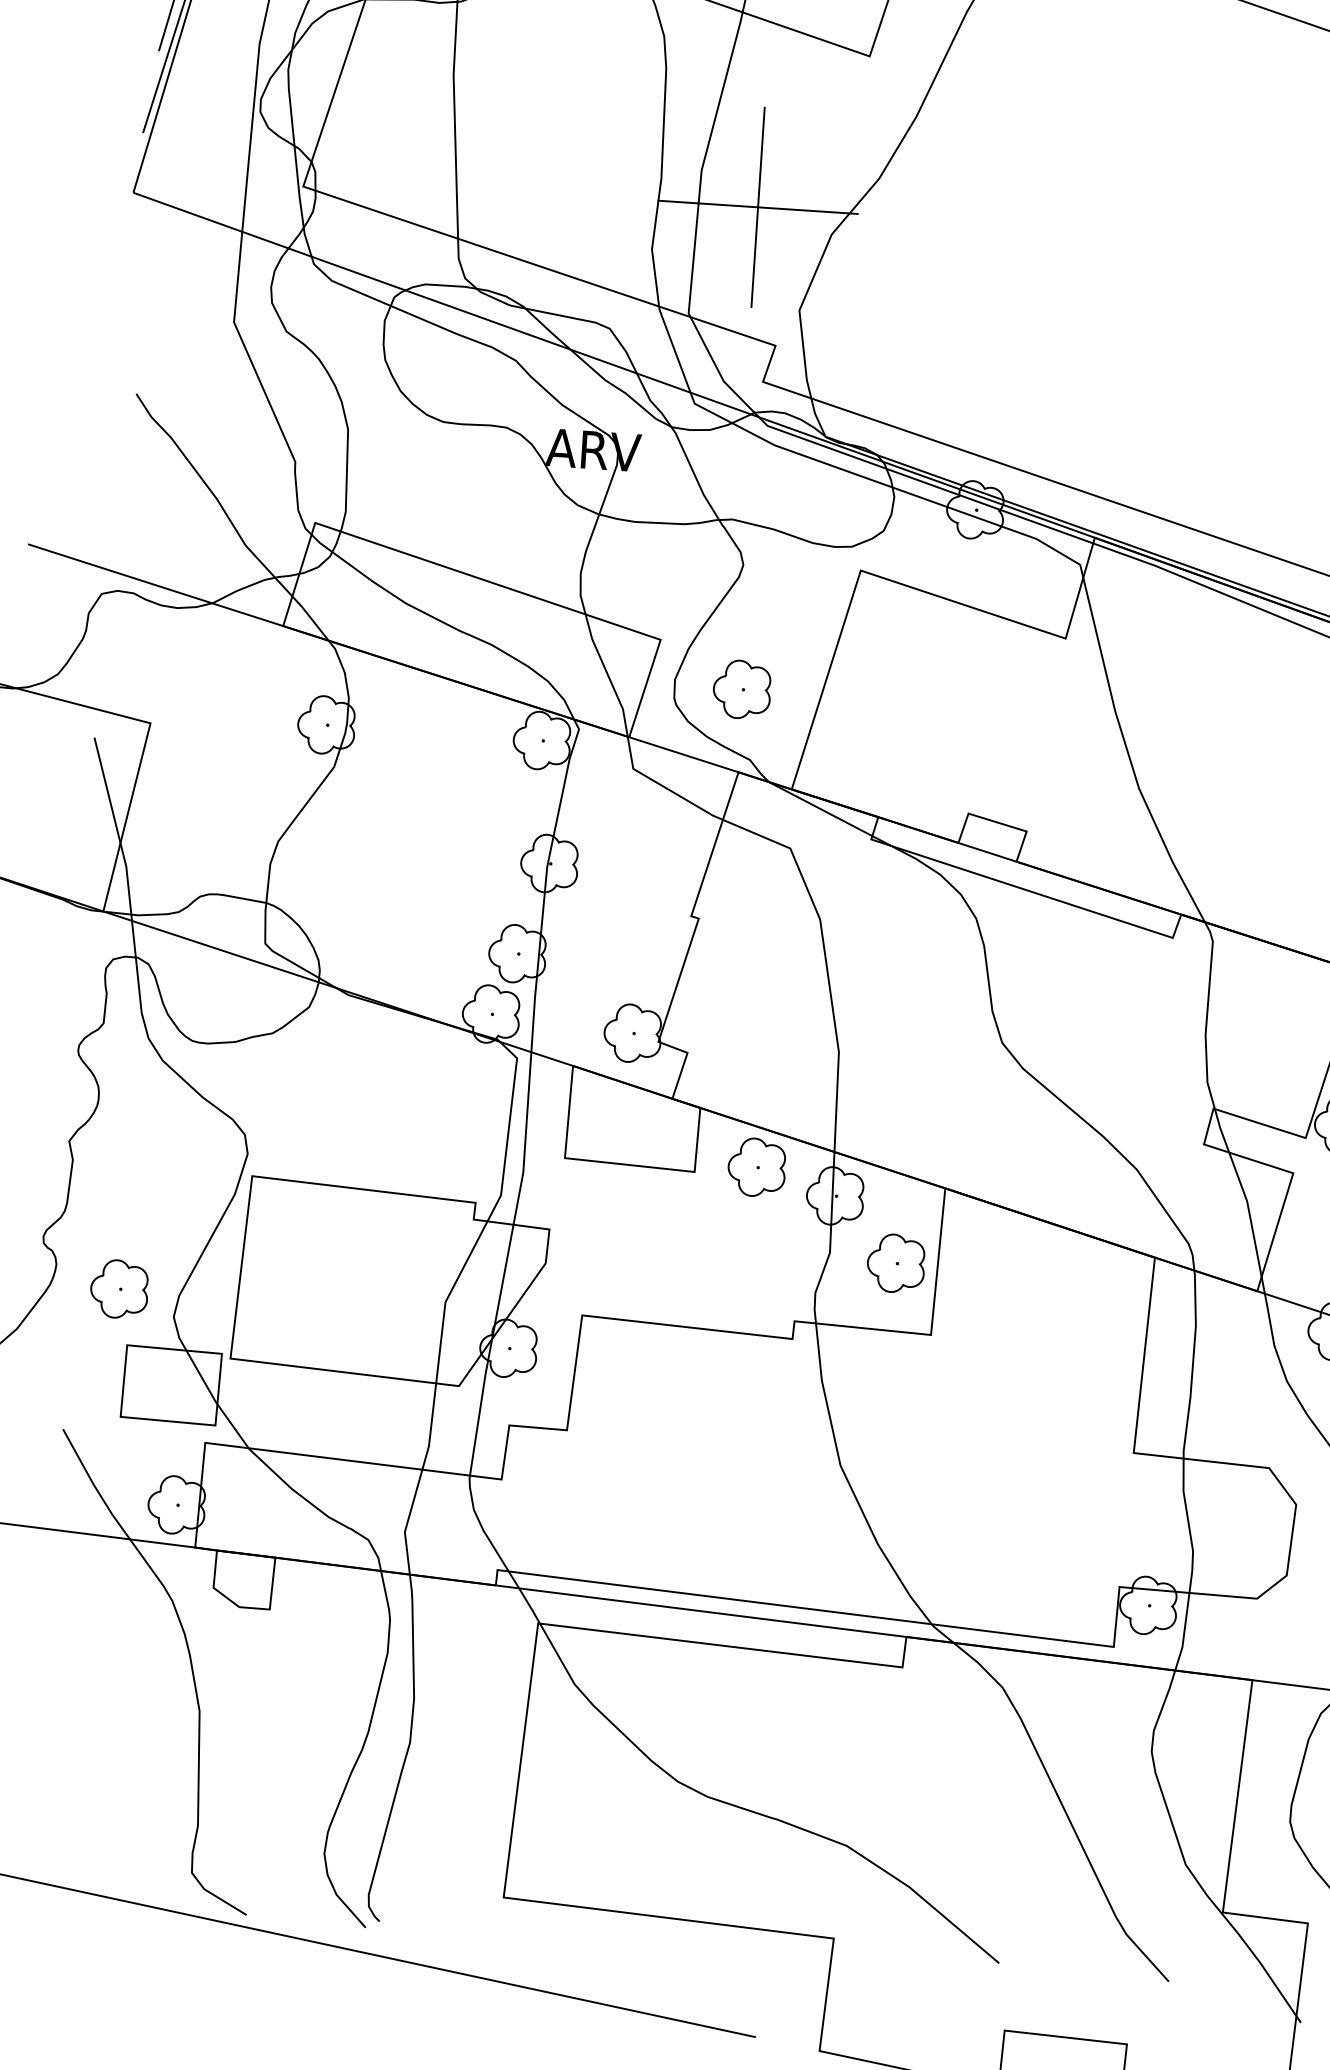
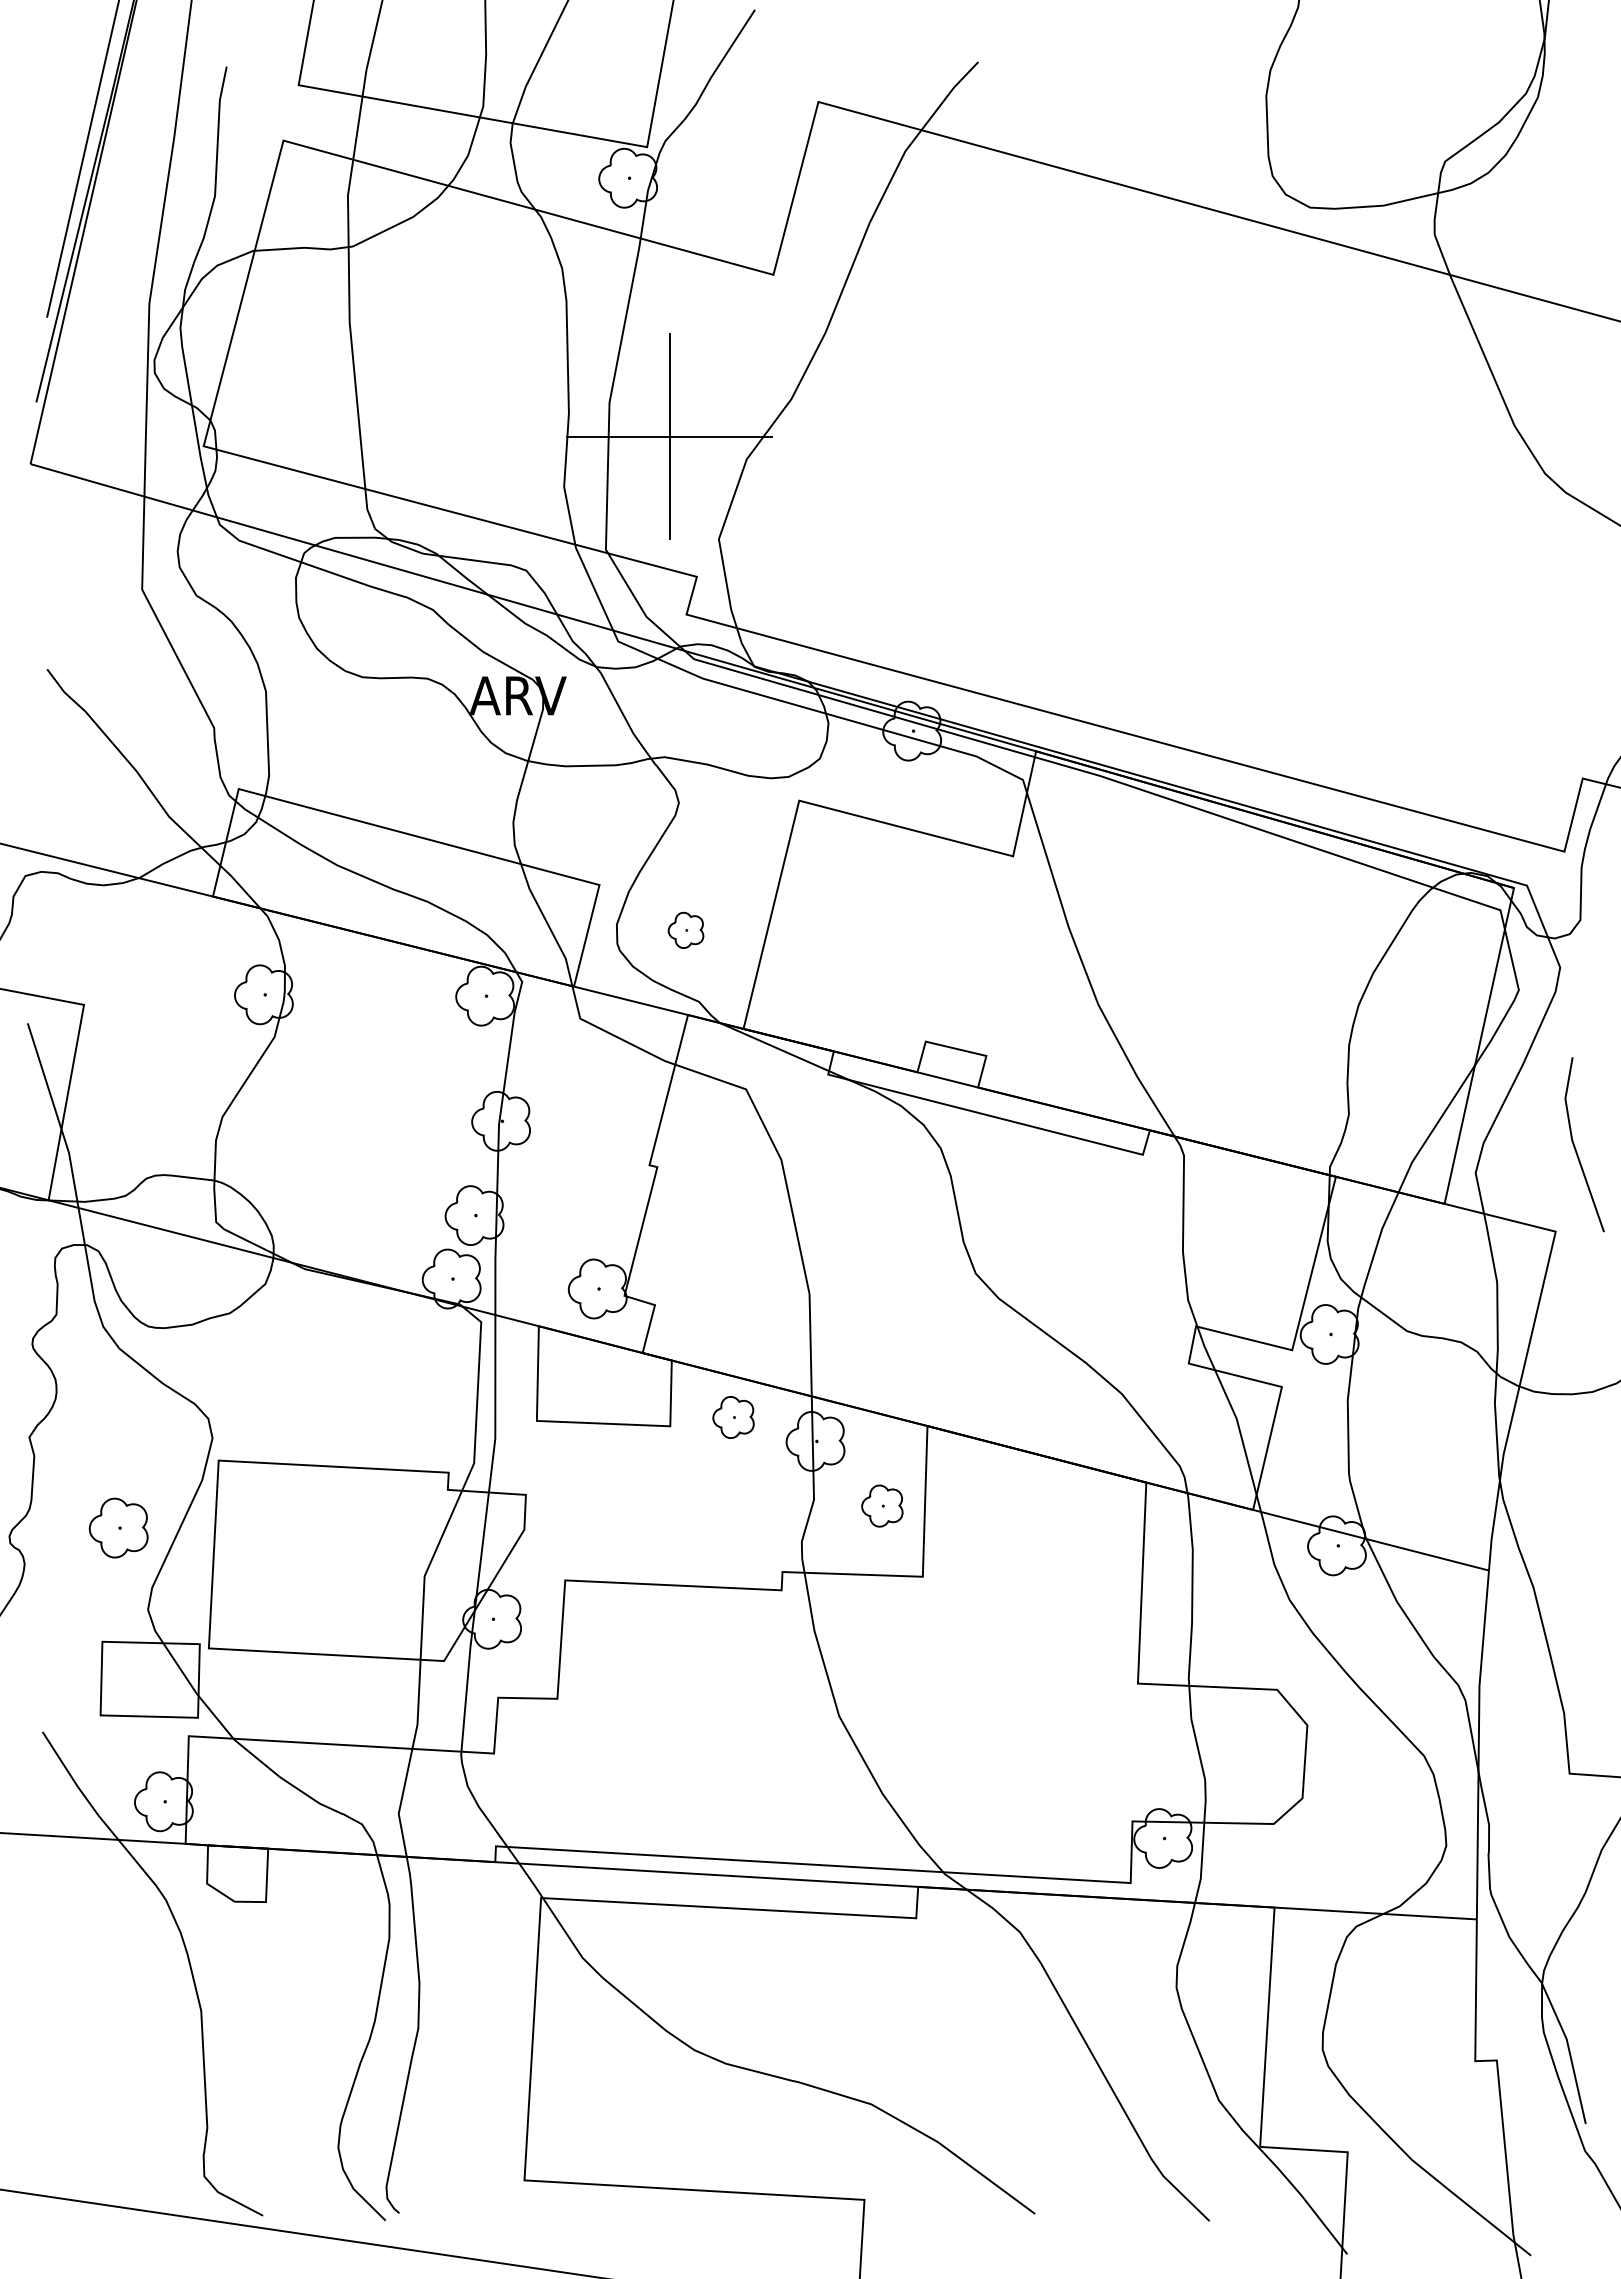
part: (741, 689) -> (685, 930), size x0.6
part: (756, 1167) -> (733, 1417), size x0.7
part: (896, 1262) -> (882, 1505), size x0.7
part: (119, 1288) -> (118, 1527), moved

